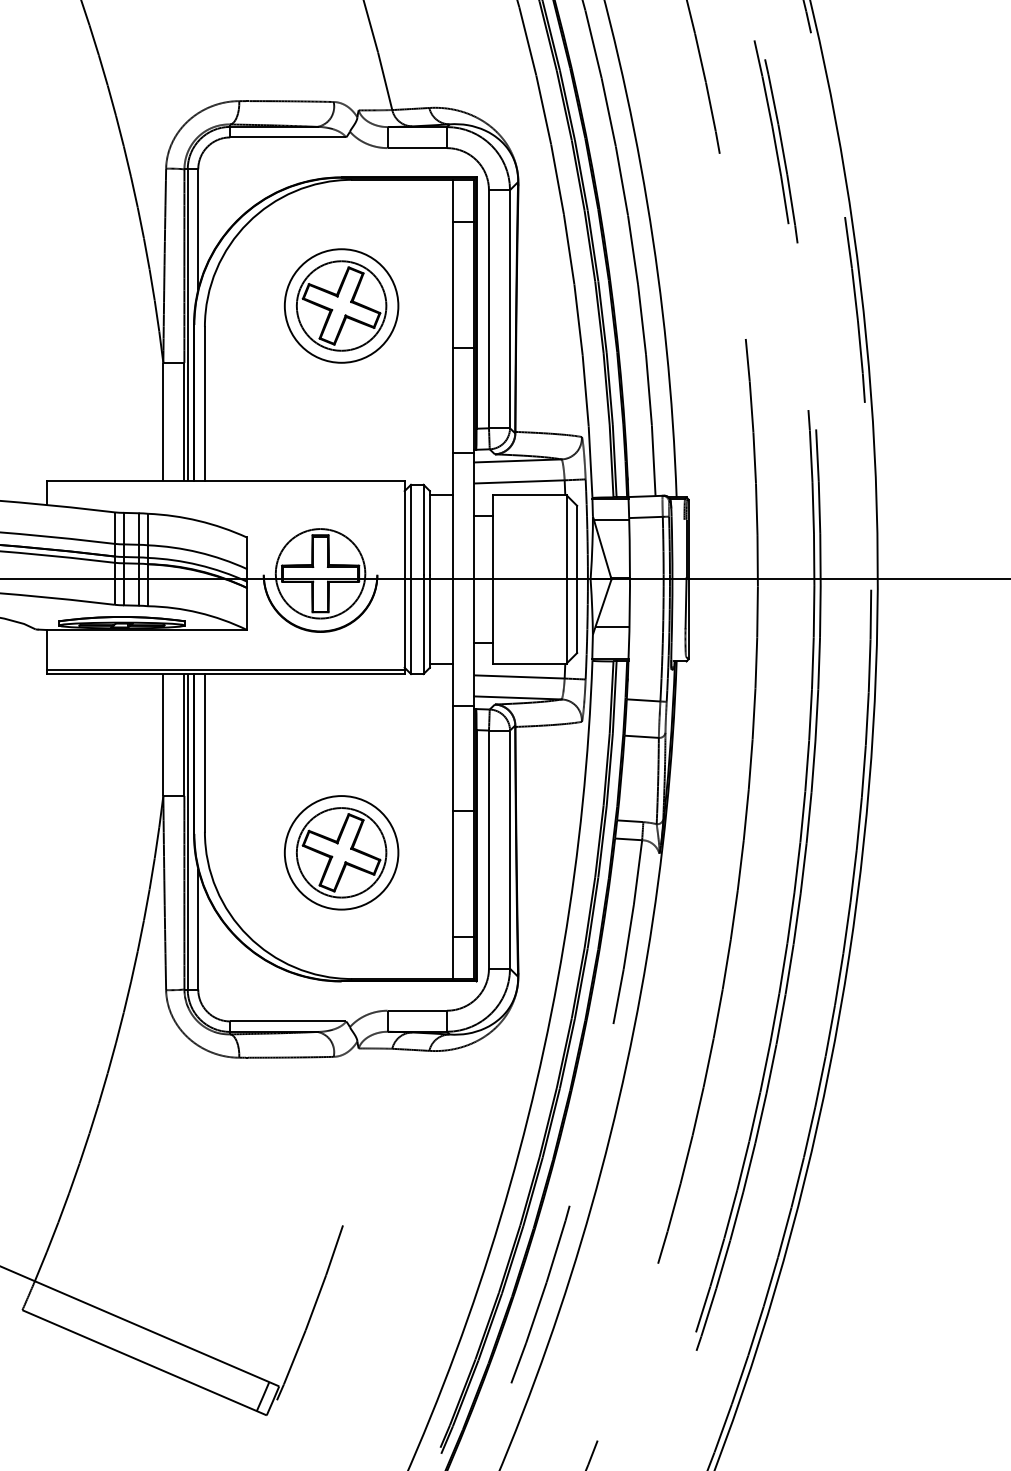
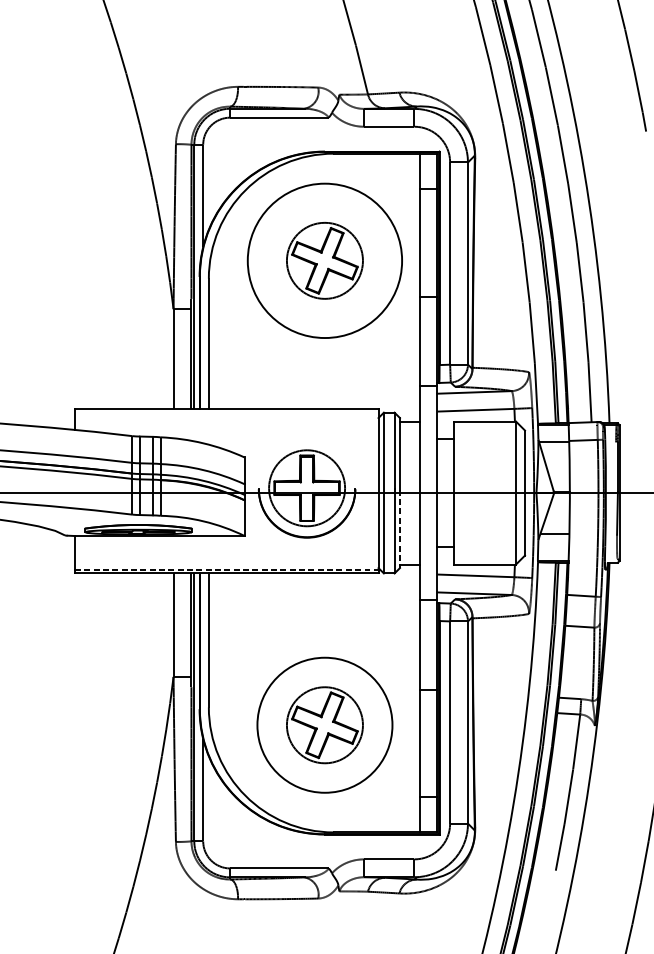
circle: (341, 305) -> (324, 260), size x1.6
line: (429, 622) -> (399, 529), solid -> dashed
line: (225, 669) -> (226, 569), solid -> dashed
circle: (341, 852) -> (324, 724), size x1.4

